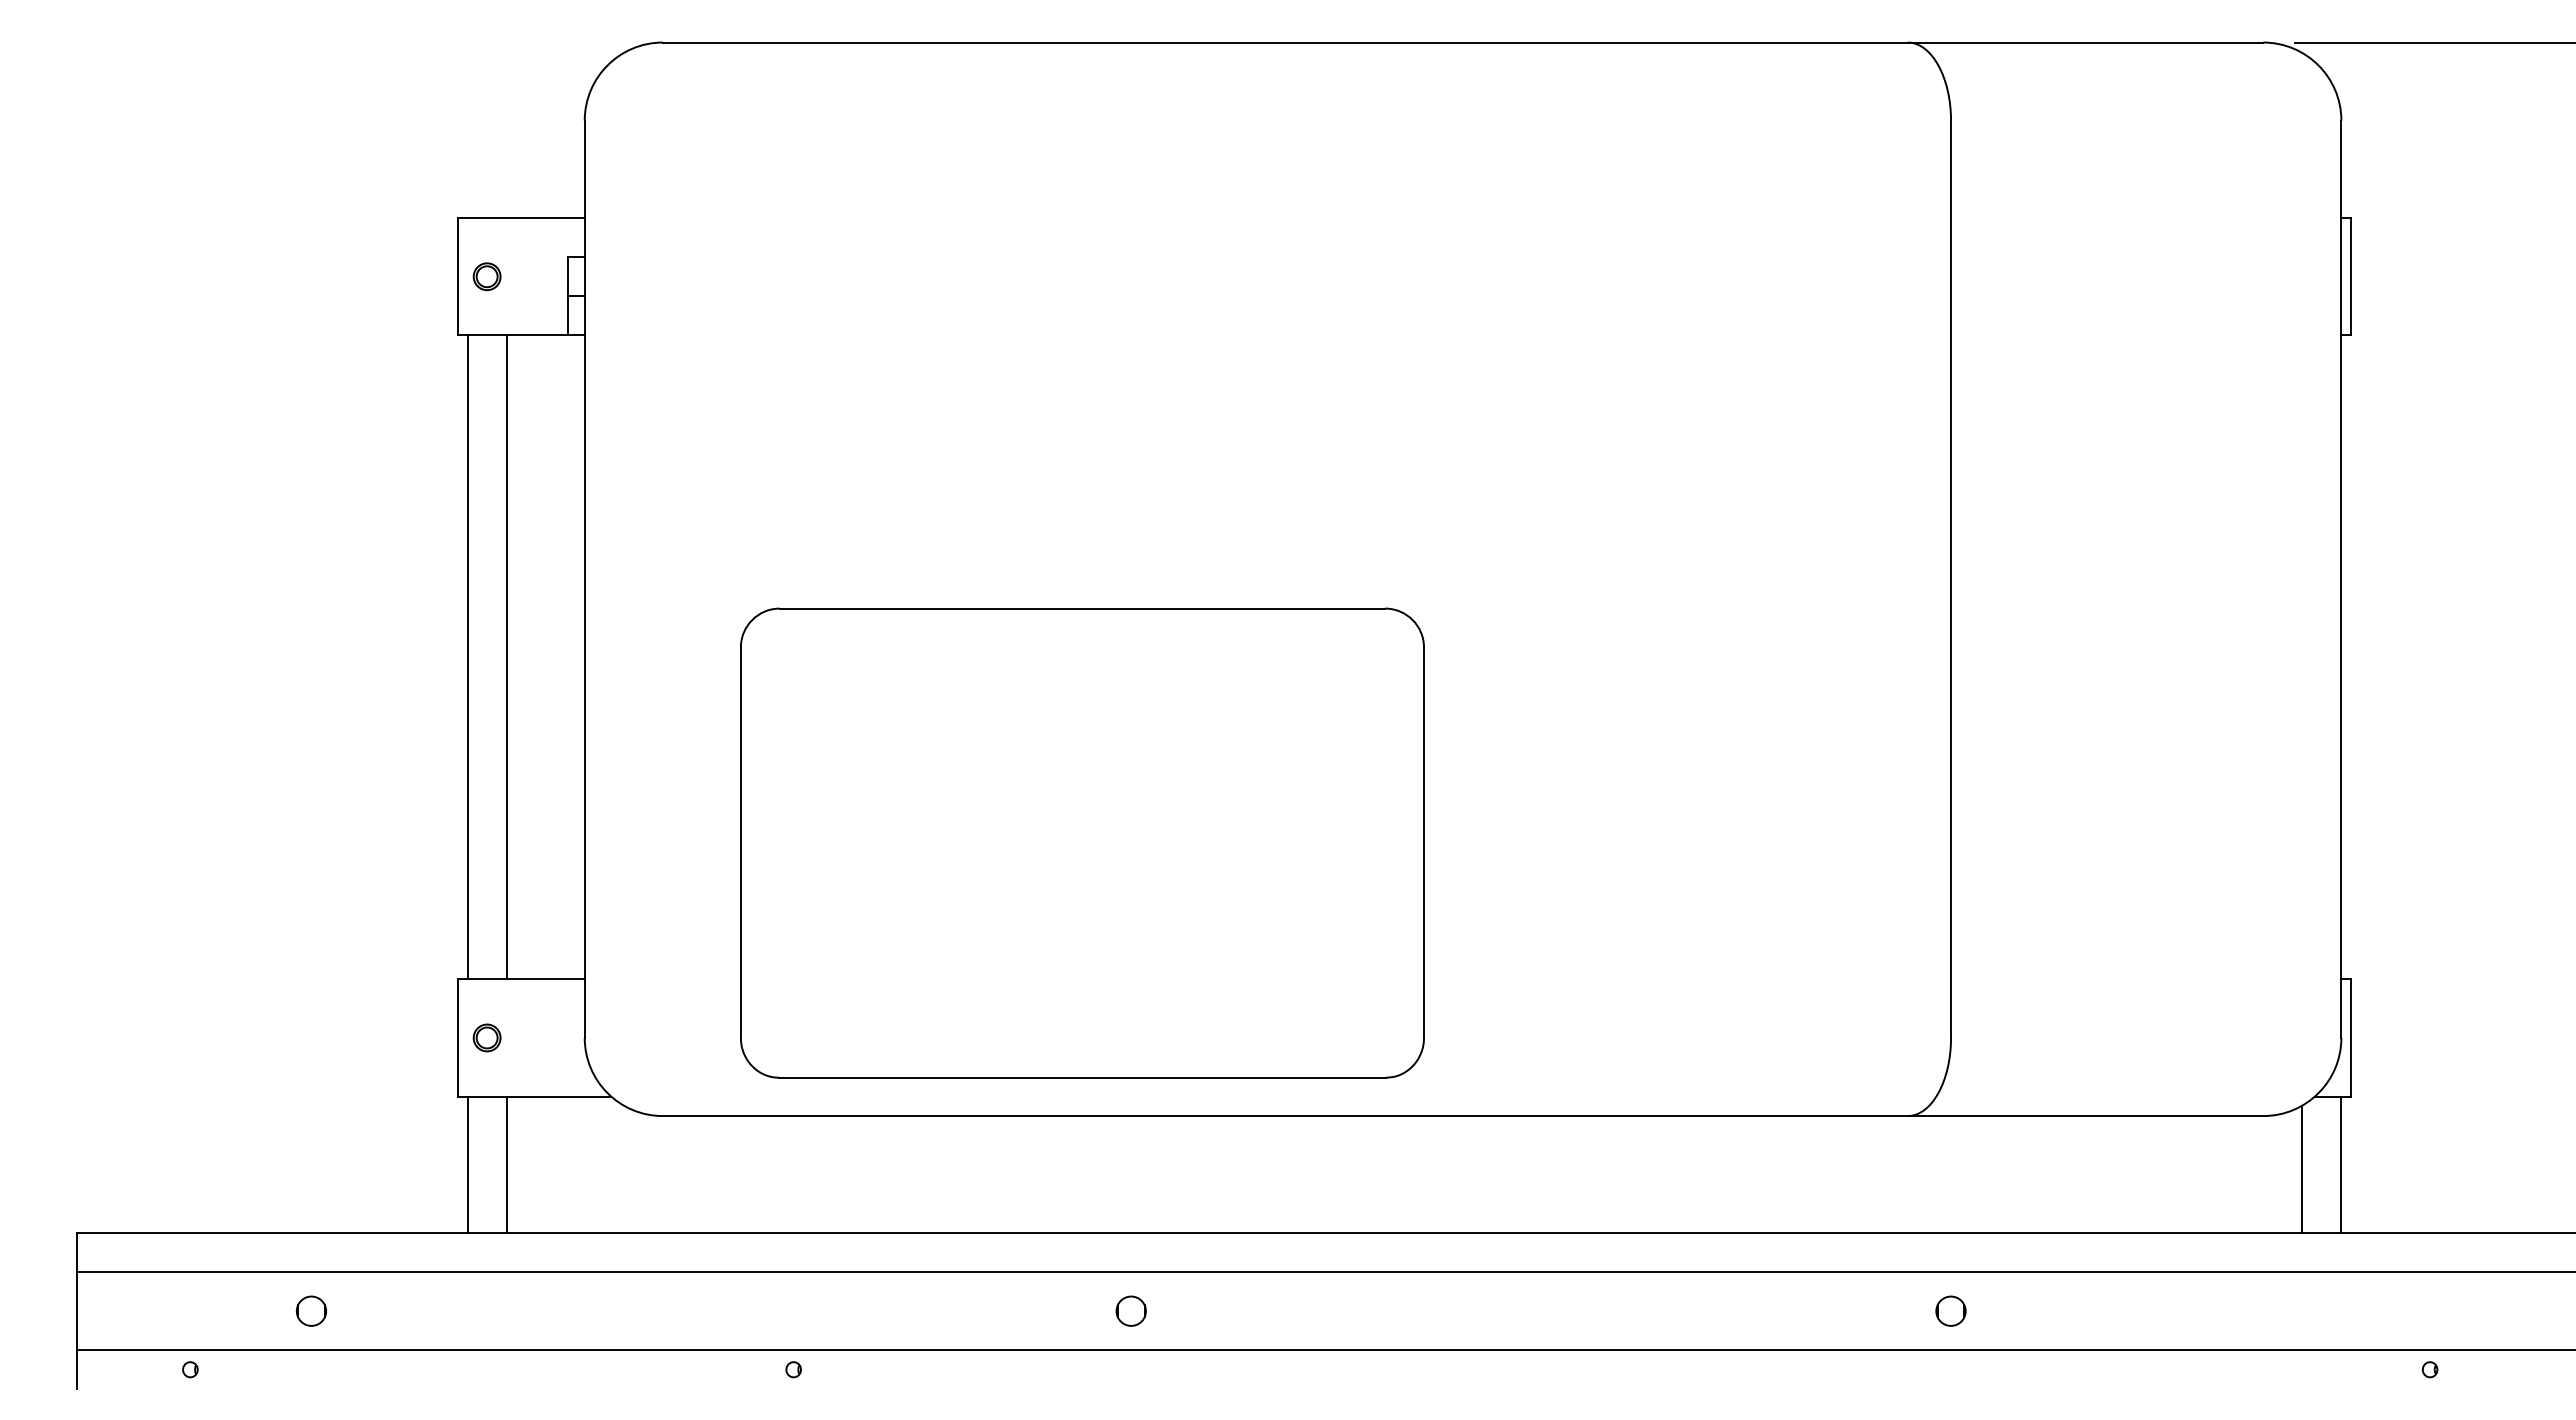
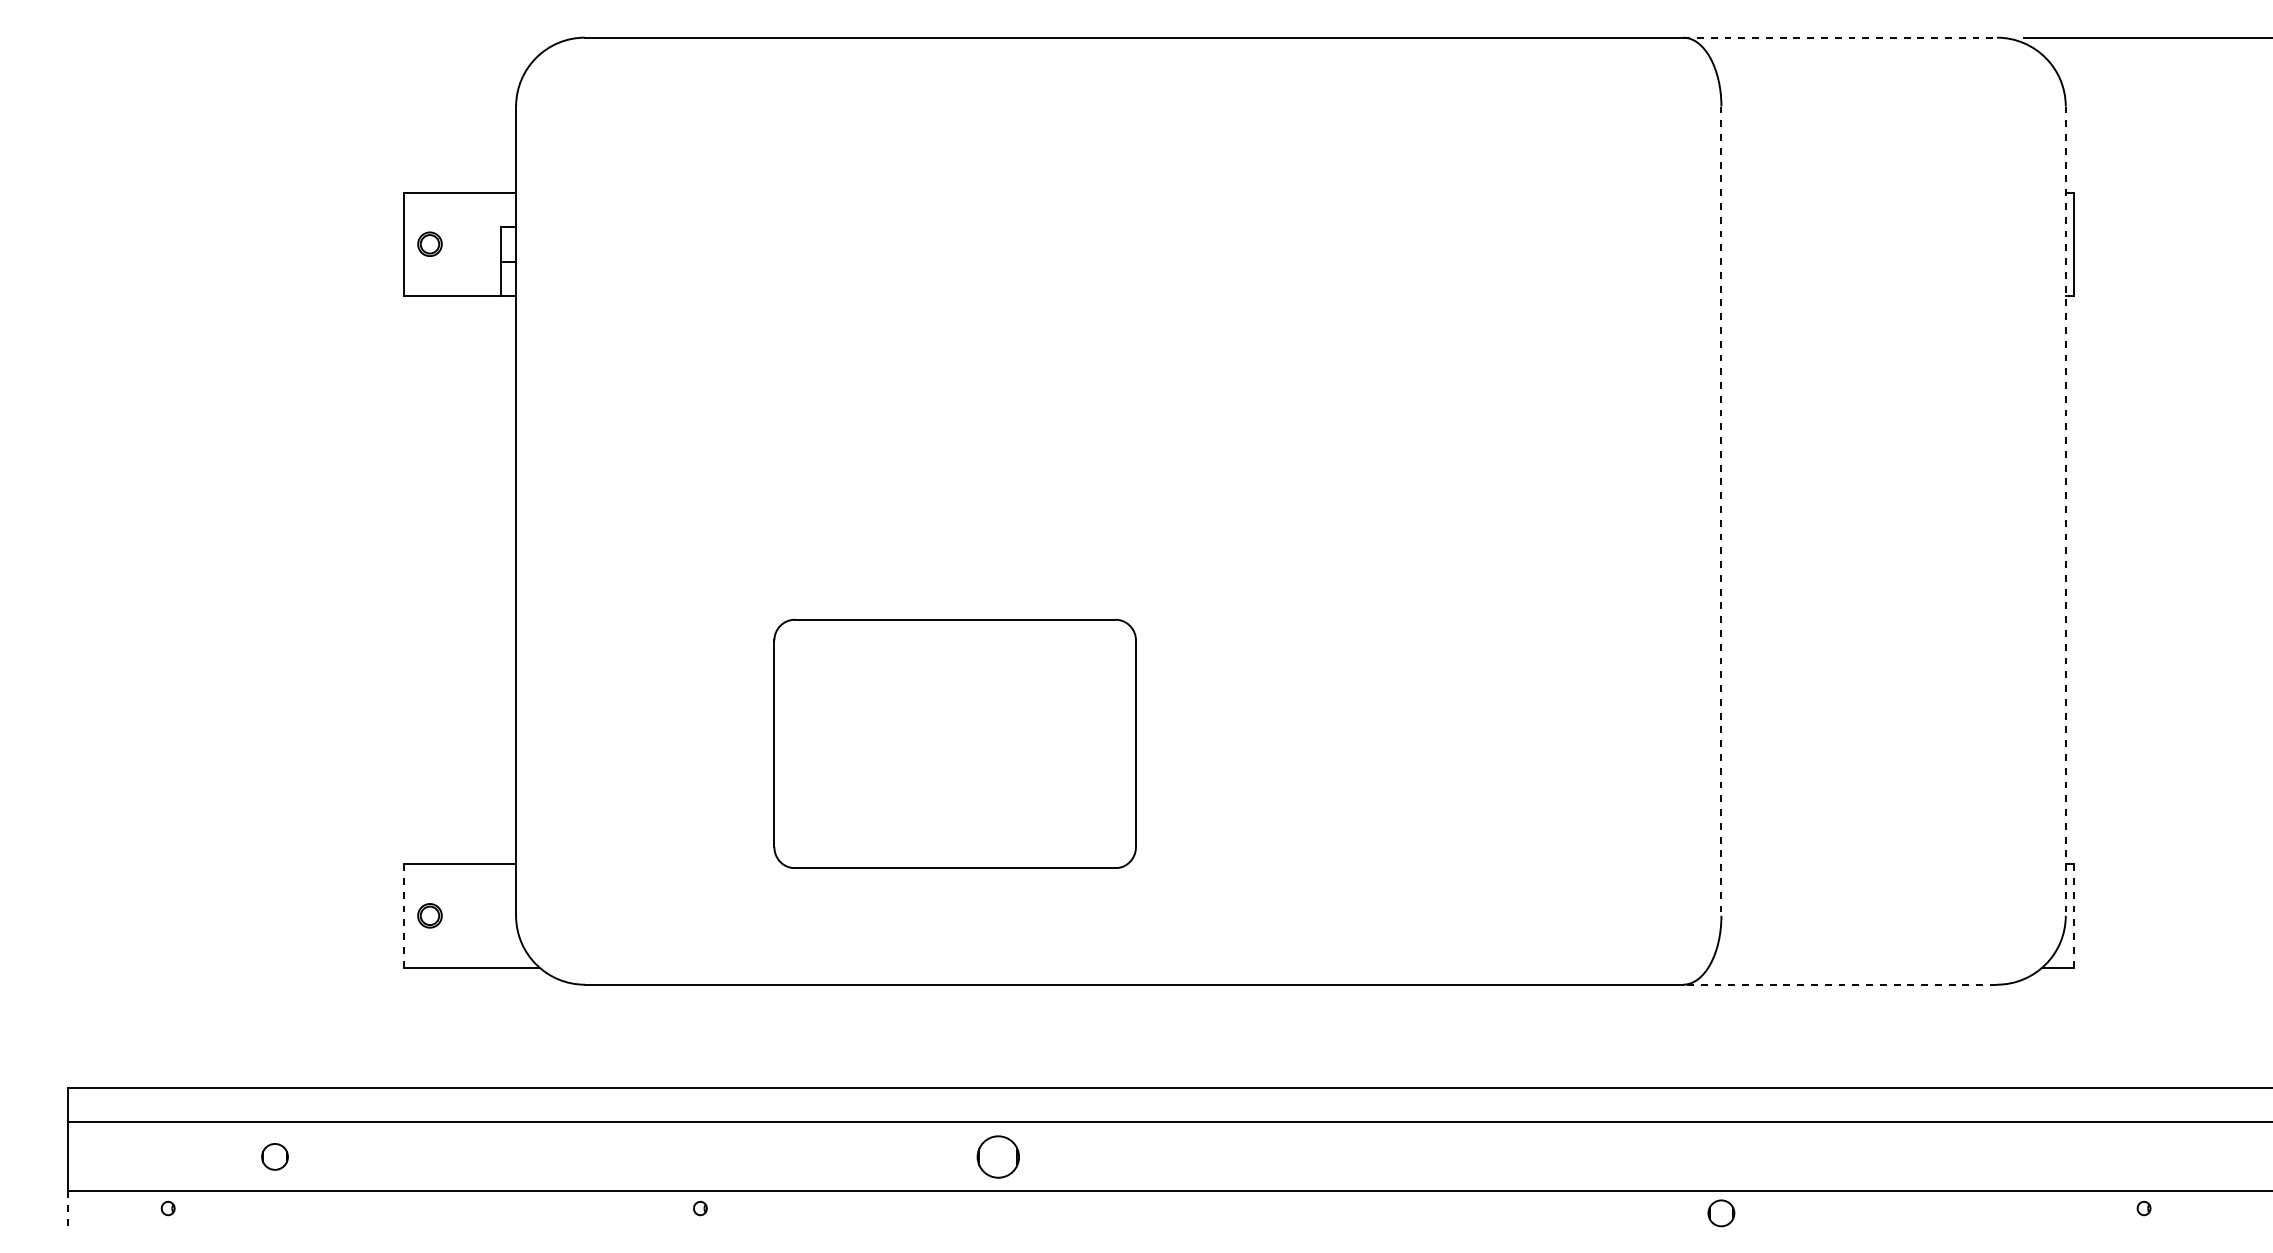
line: (2085, 42) -> (1840, 37), solid -> dashed
line: (1951, 579) -> (1721, 511), solid -> dashed
line: (2341, 579) -> (2065, 511), solid -> dashed
line: (467, 657) -> (412, 580), removed
line: (506, 657) -> (447, 580), removed
part: (1082, 842) -> (955, 743), size x0.6
line: (457, 1037) -> (403, 915), solid -> dashed
line: (2351, 1037) -> (2074, 915), solid -> dashed
line: (2085, 1116) -> (1840, 985), solid -> dashed
line: (467, 1164) -> (412, 1027), removed
line: (506, 1164) -> (447, 1027), removed
line: (2341, 1164) -> (2065, 1027), removed
line: (2302, 1169) -> (2031, 1031), removed
circle: (1130, 1310) -> (997, 1156), size x1.6
circle: (1950, 1310) -> (1720, 1212), moved
line: (77, 1369) -> (68, 1208), solid -> dashed

